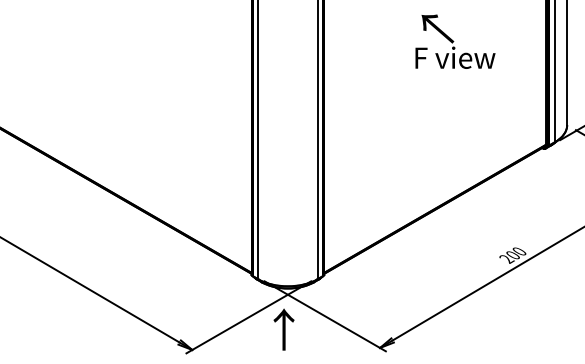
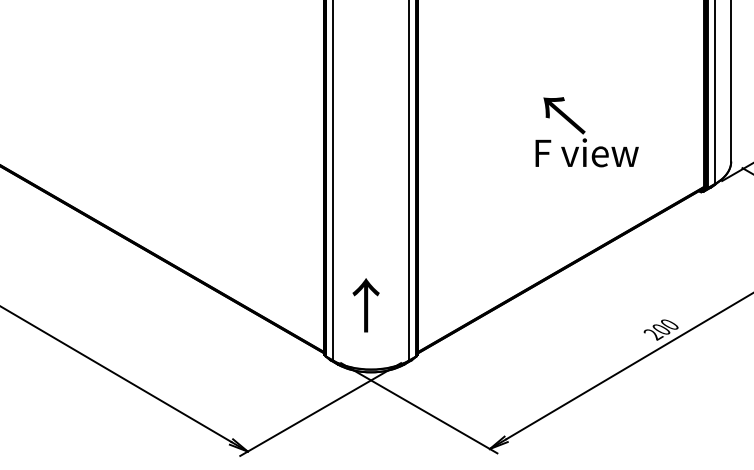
text: (454, 42) -> (586, 132), moved
text: (283, 329) -> (365, 305), moved

